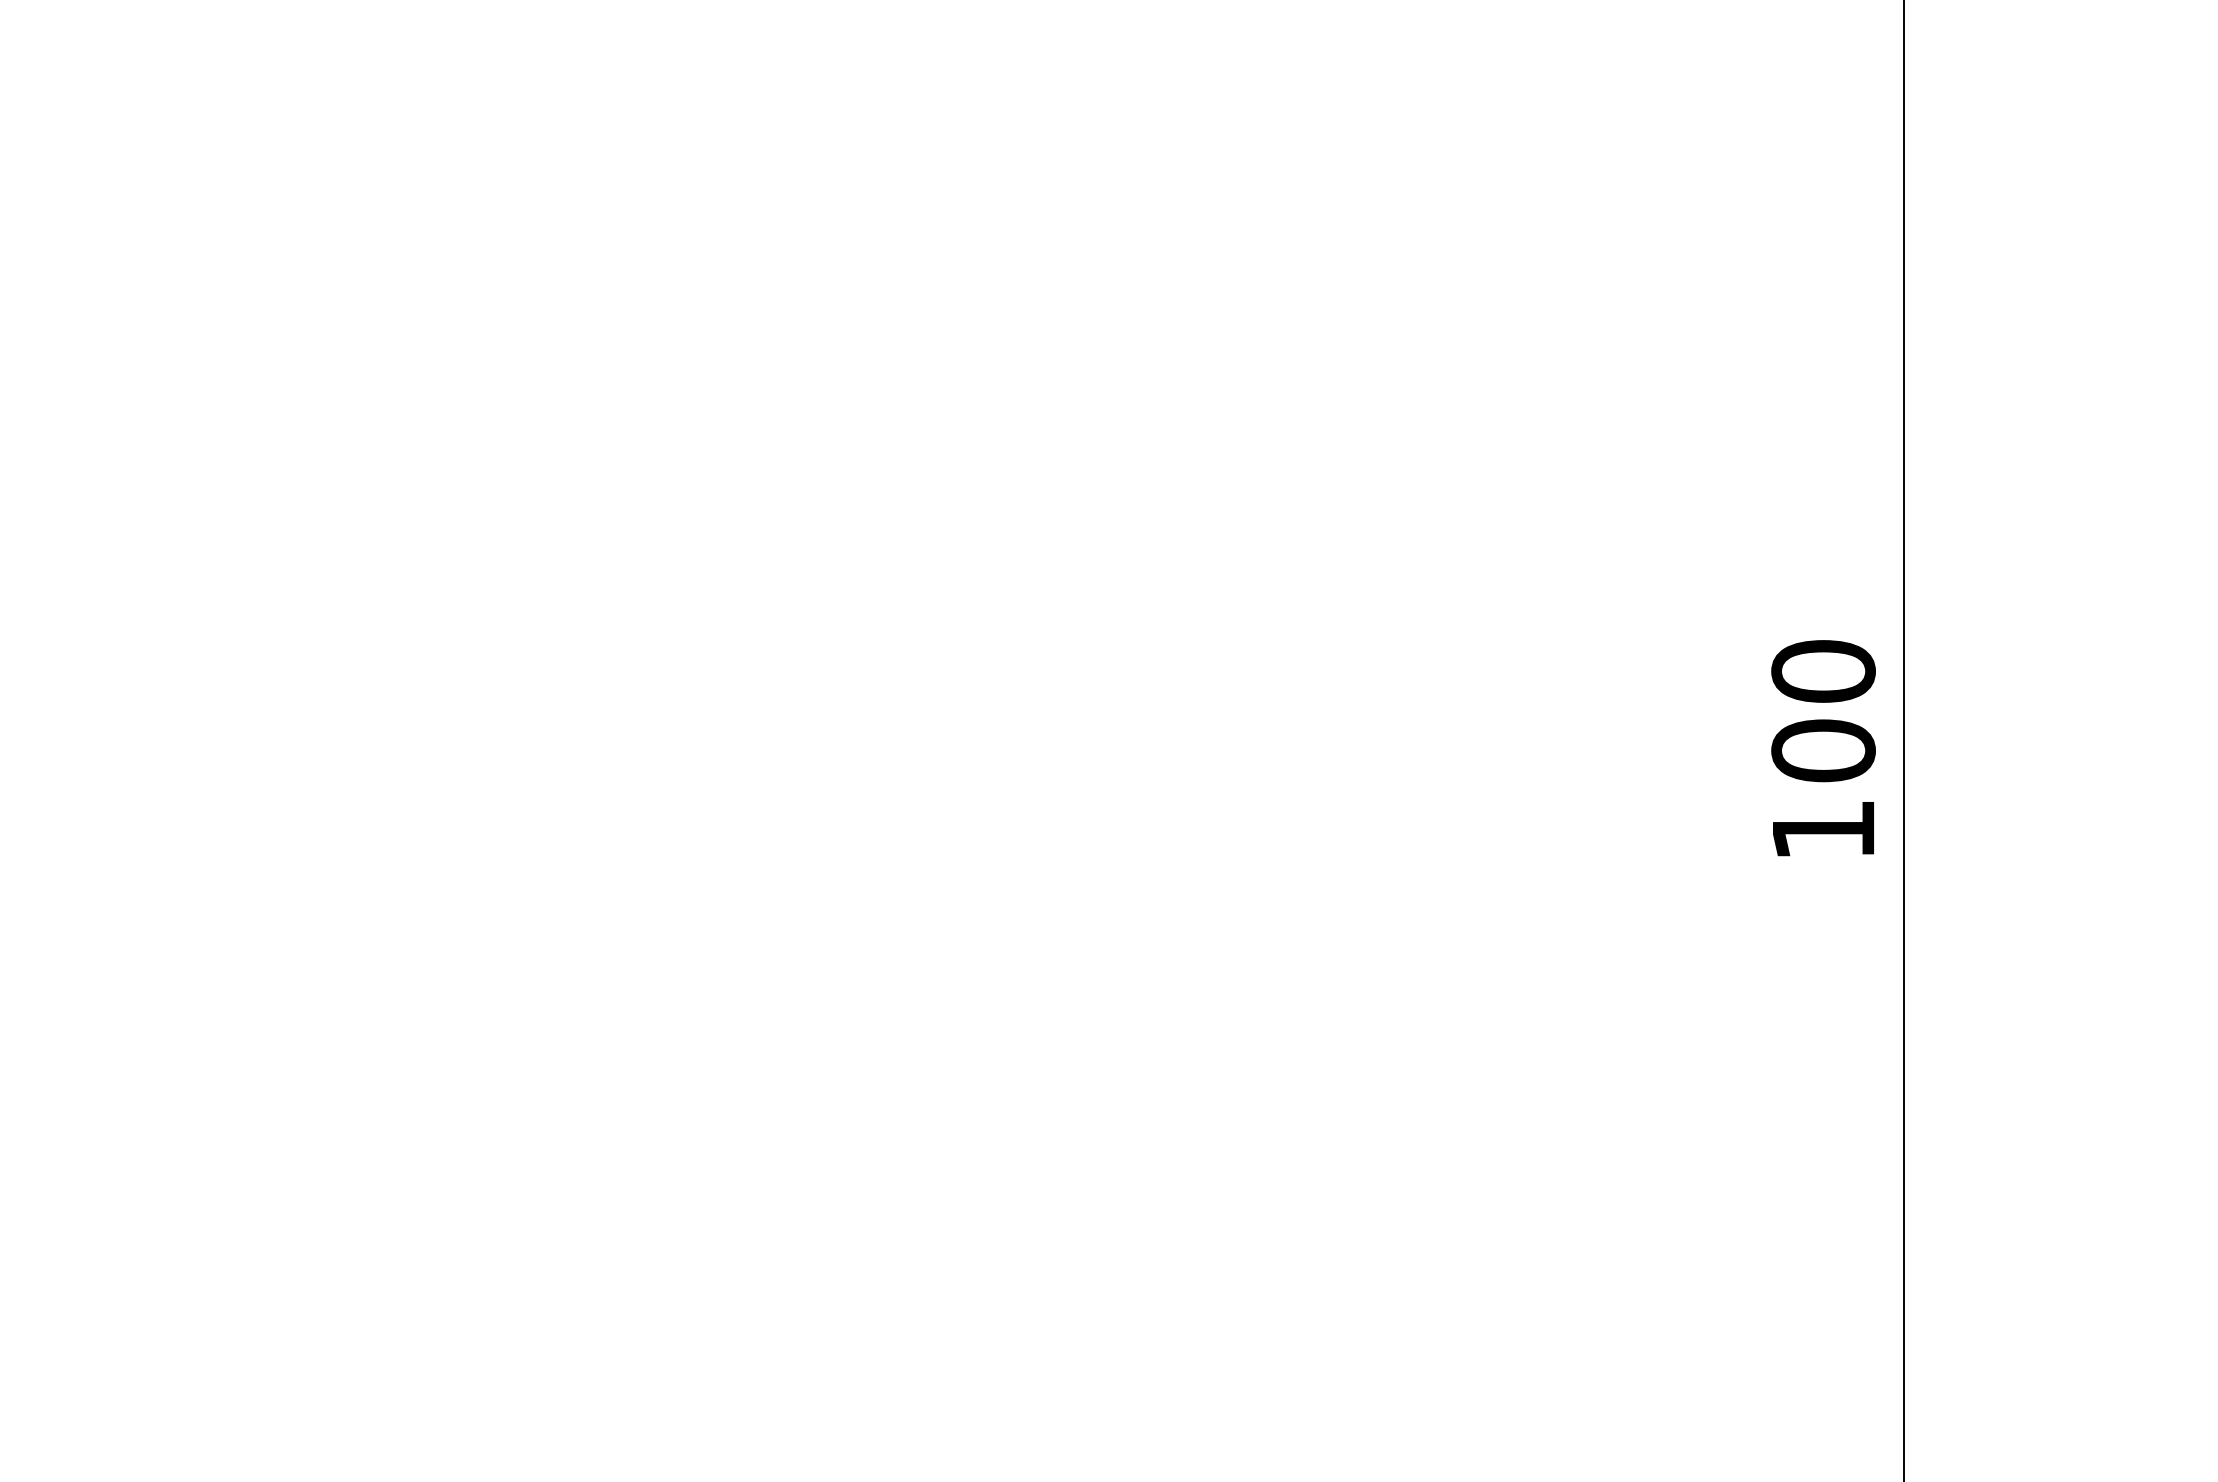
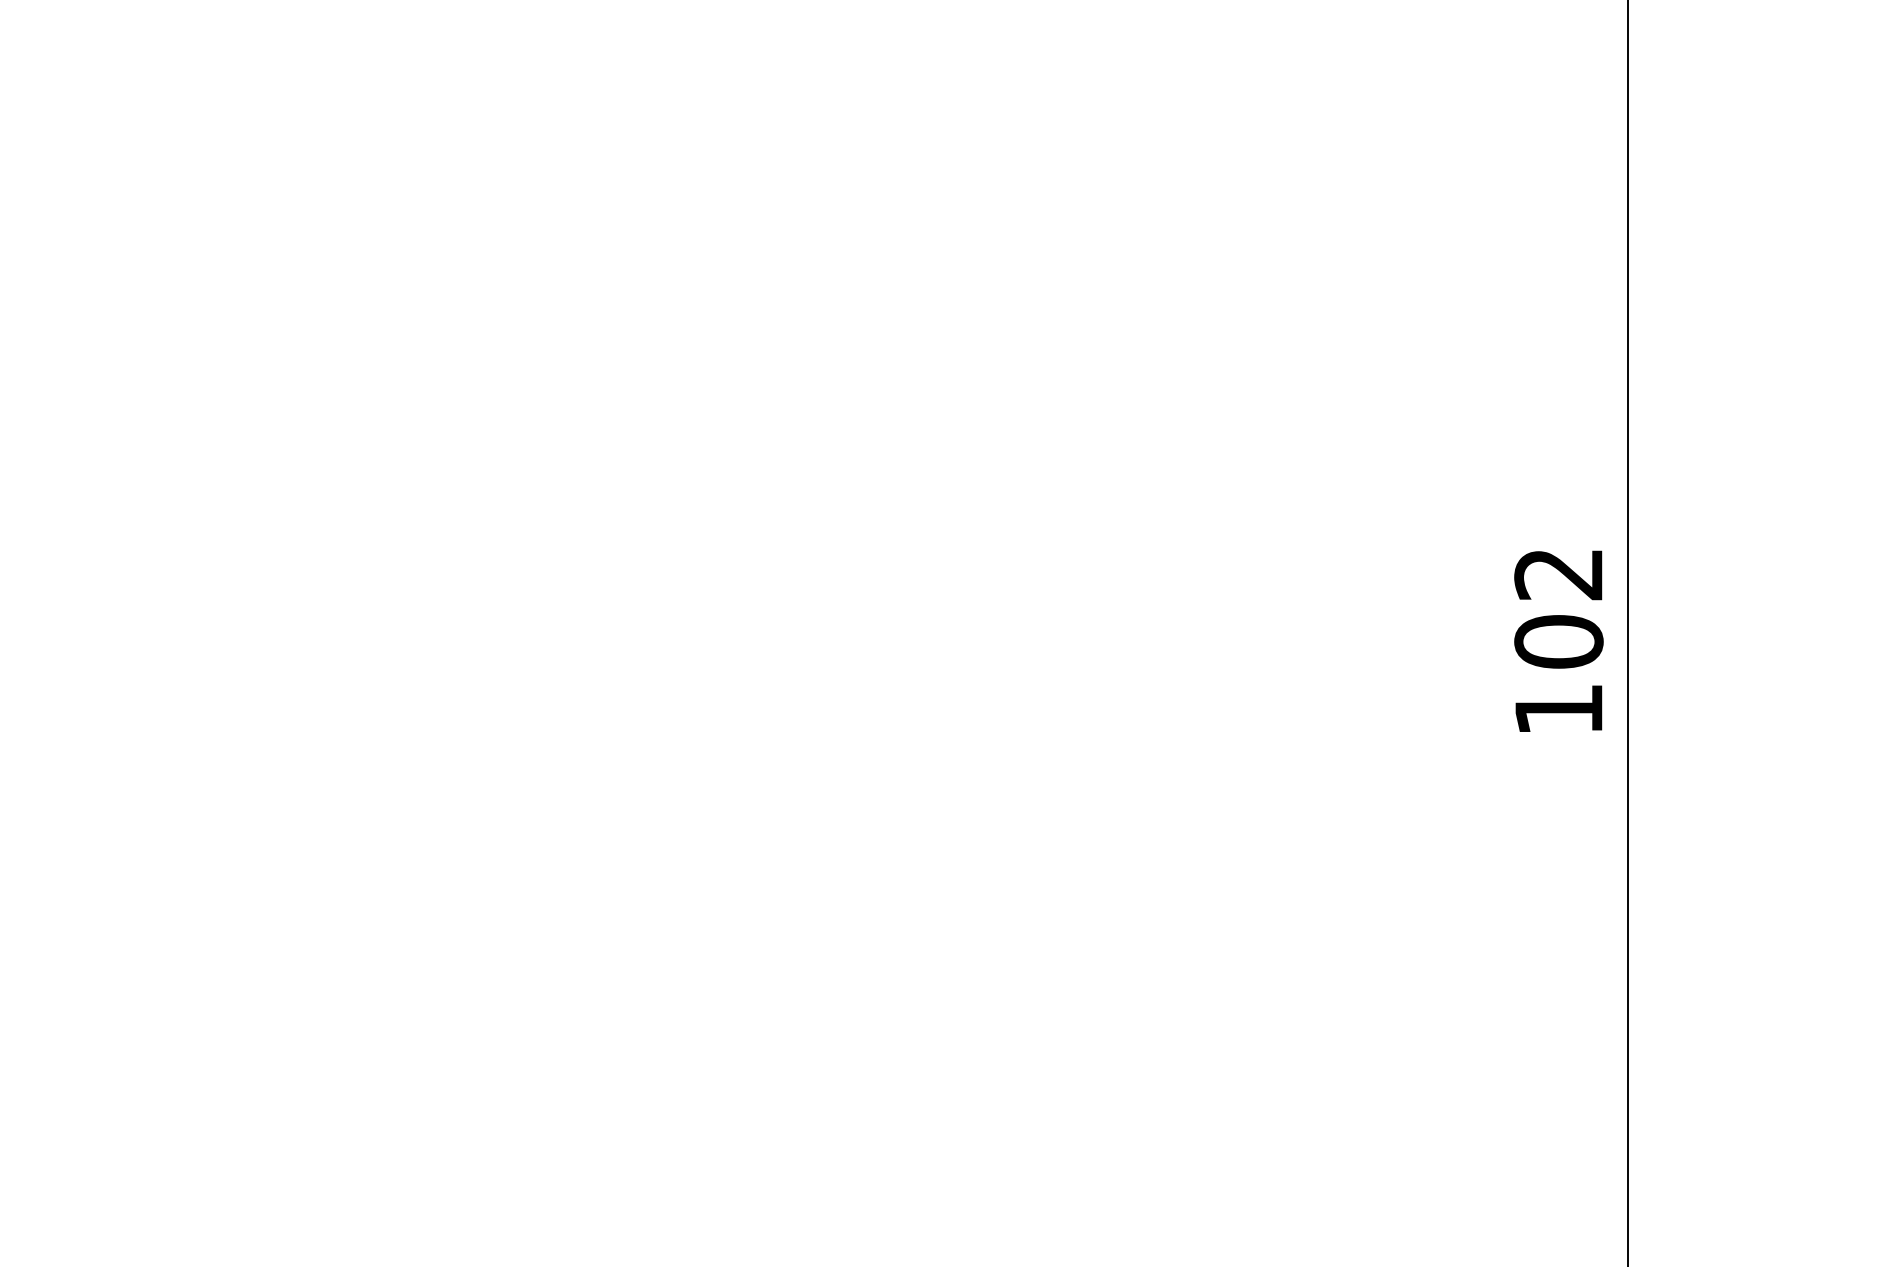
text: (1823, 670) -> (1558, 573), 100 -> 102

